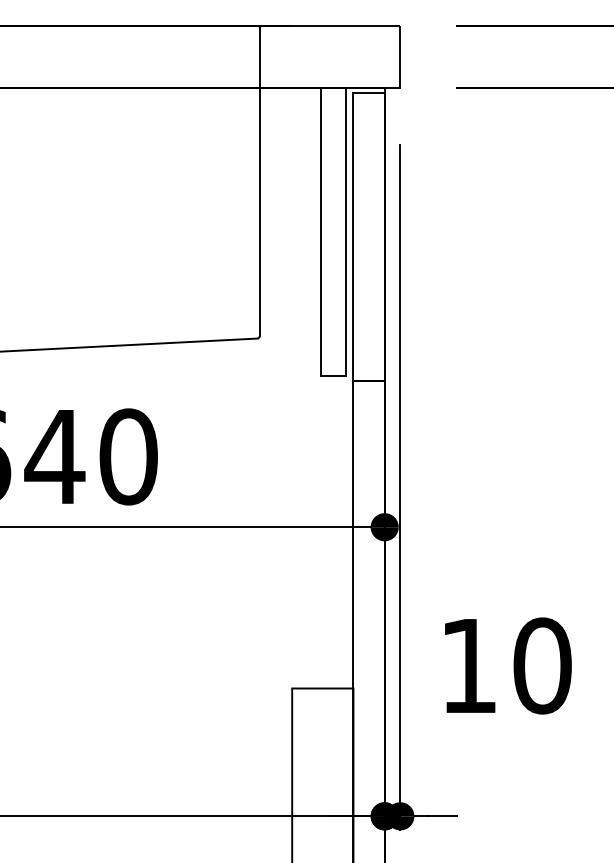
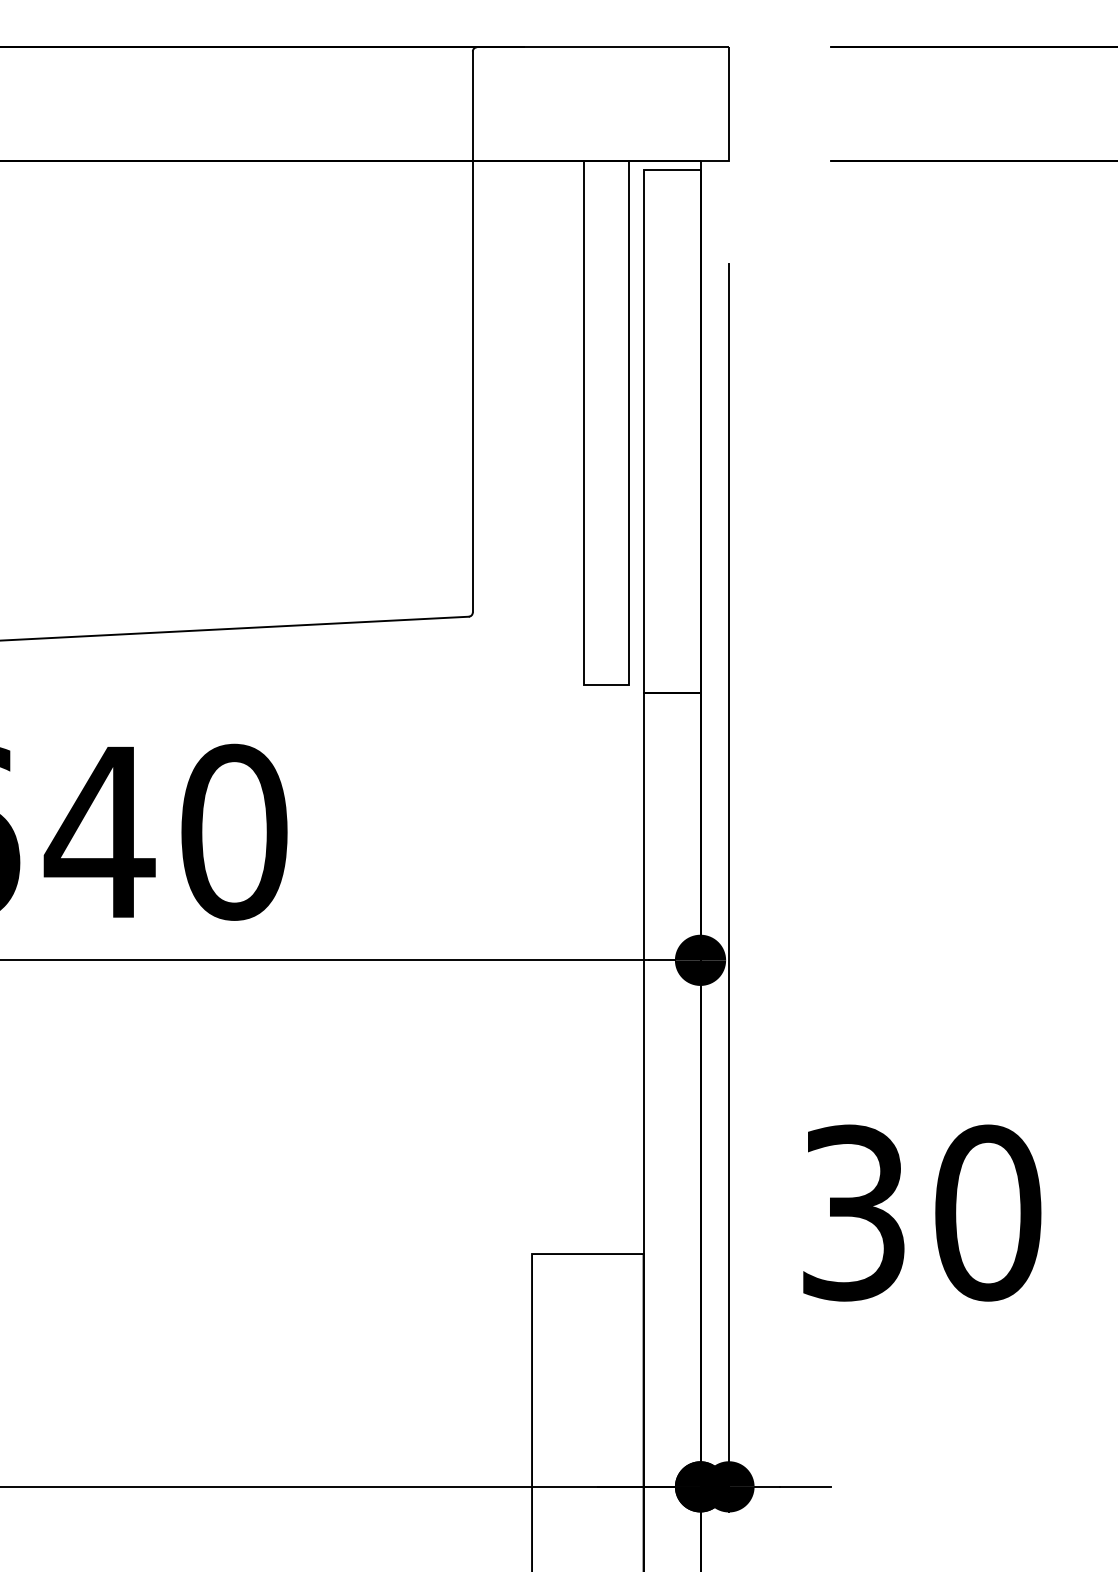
text: (468, 665) -> (853, 1212), 10 -> 30

